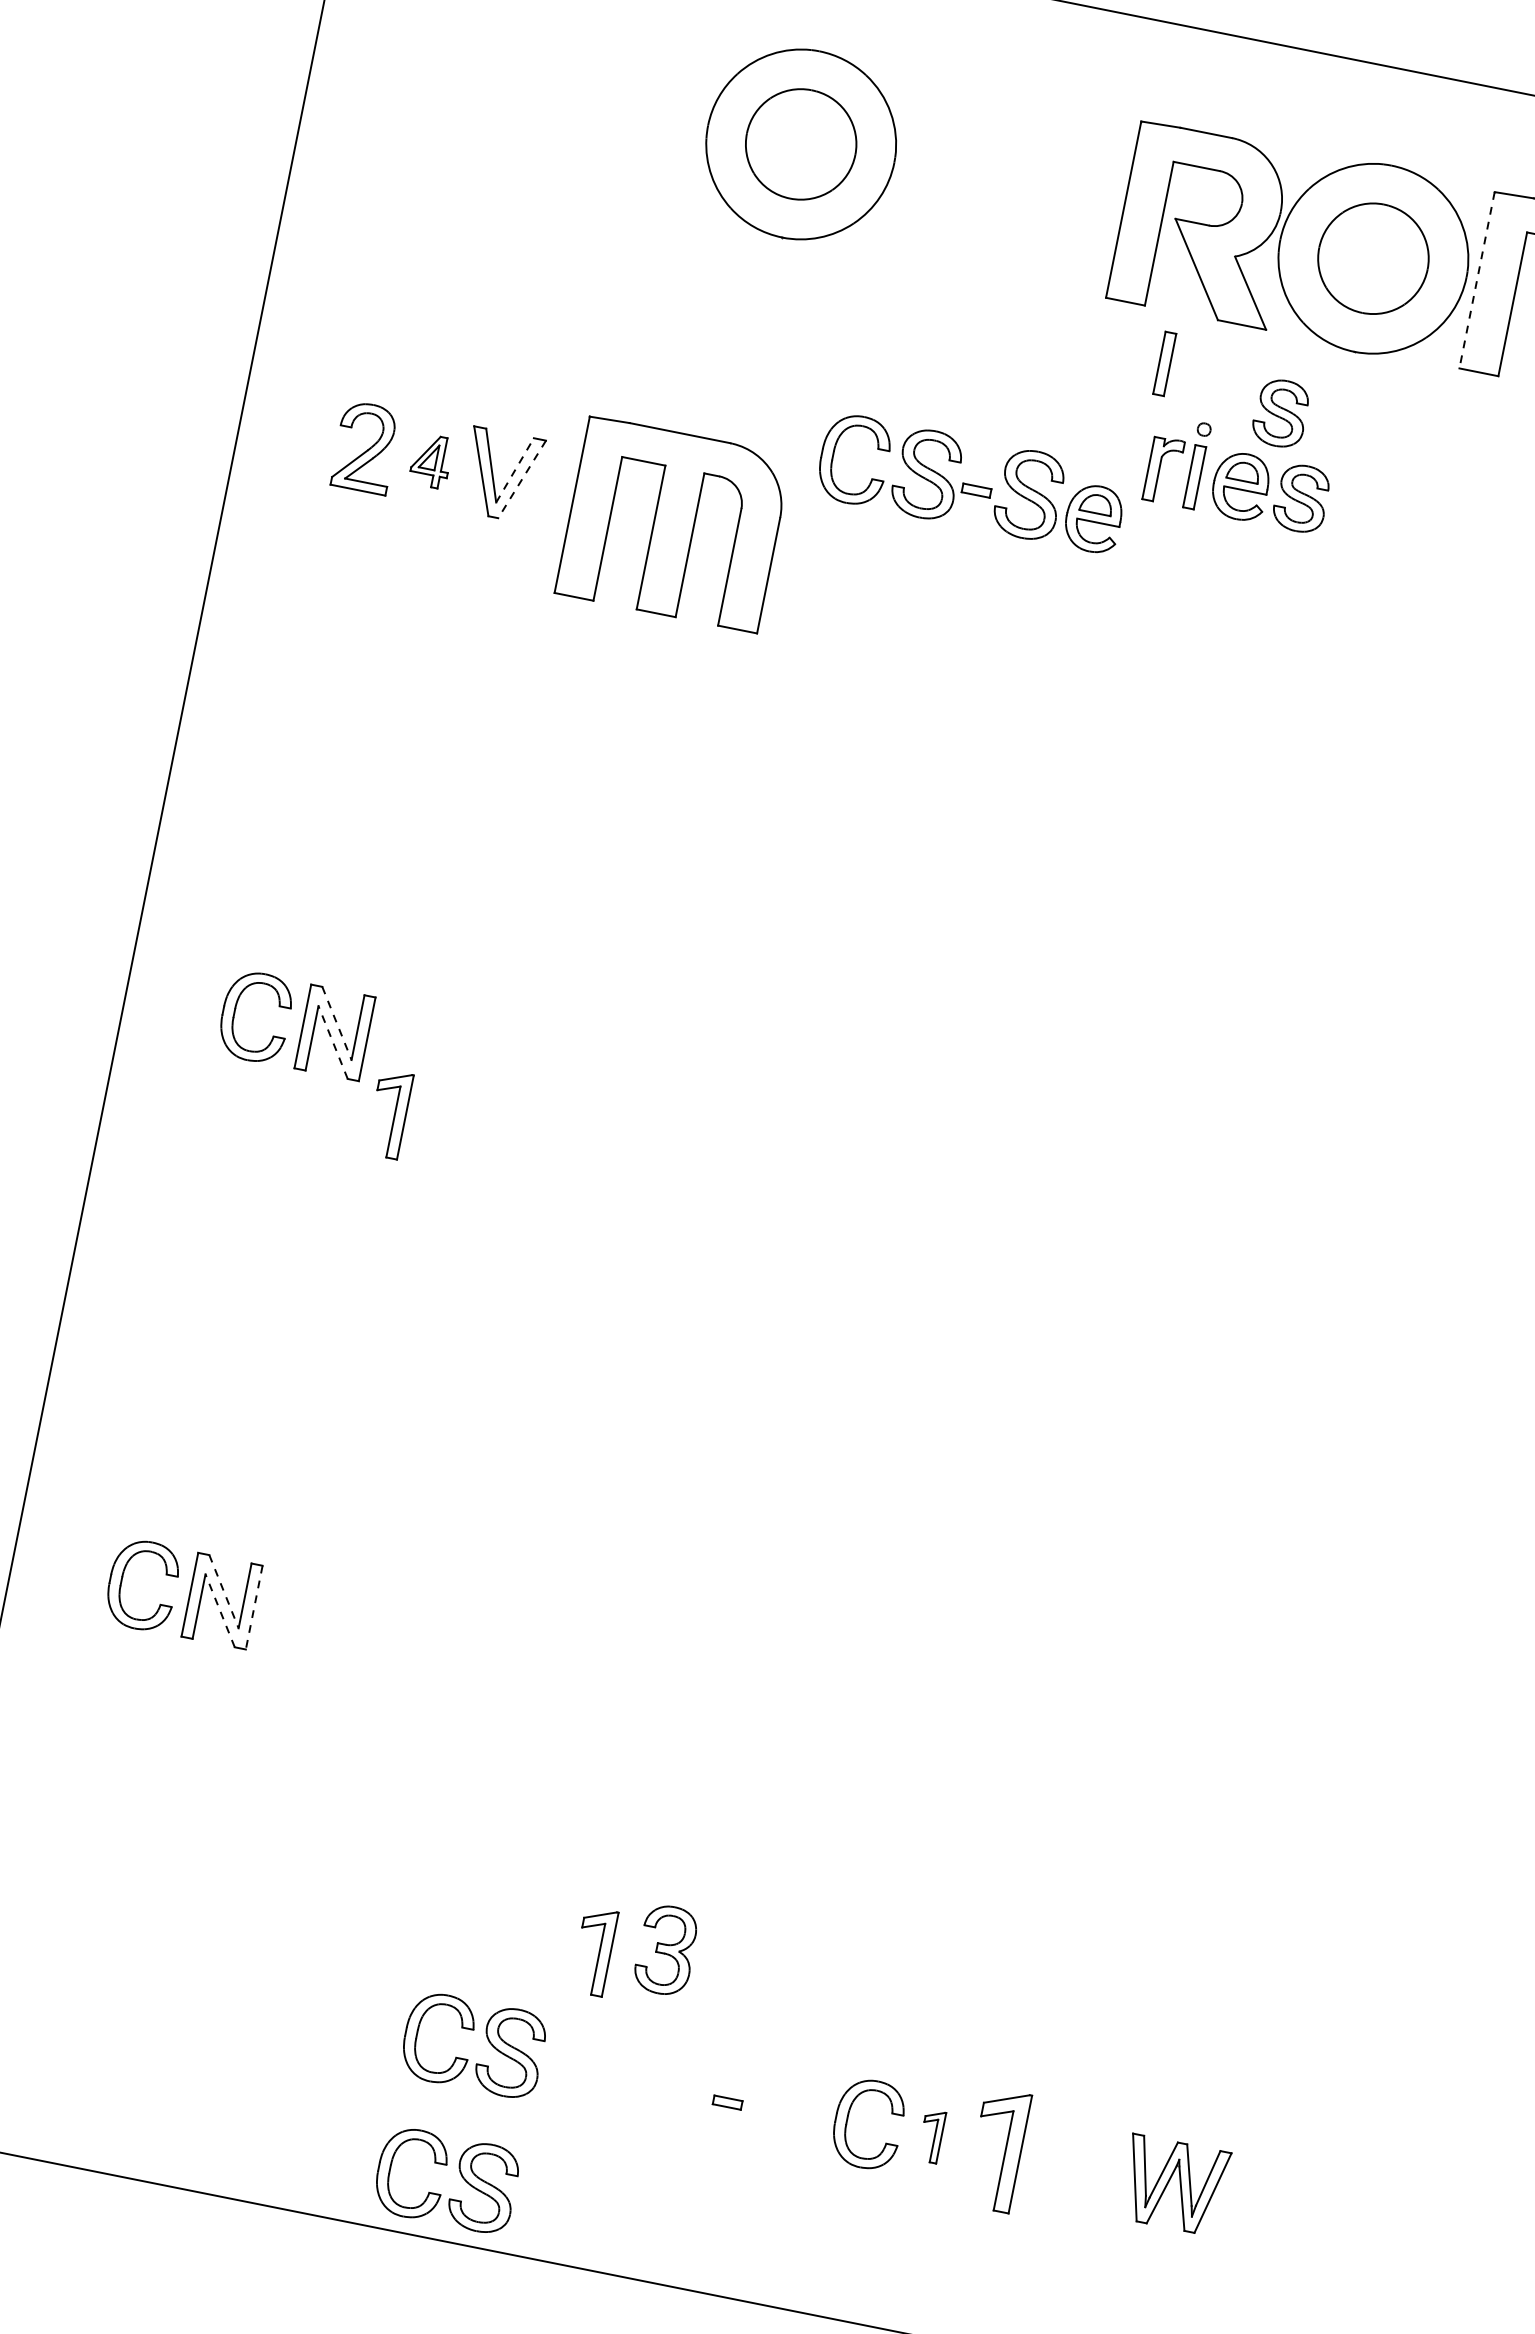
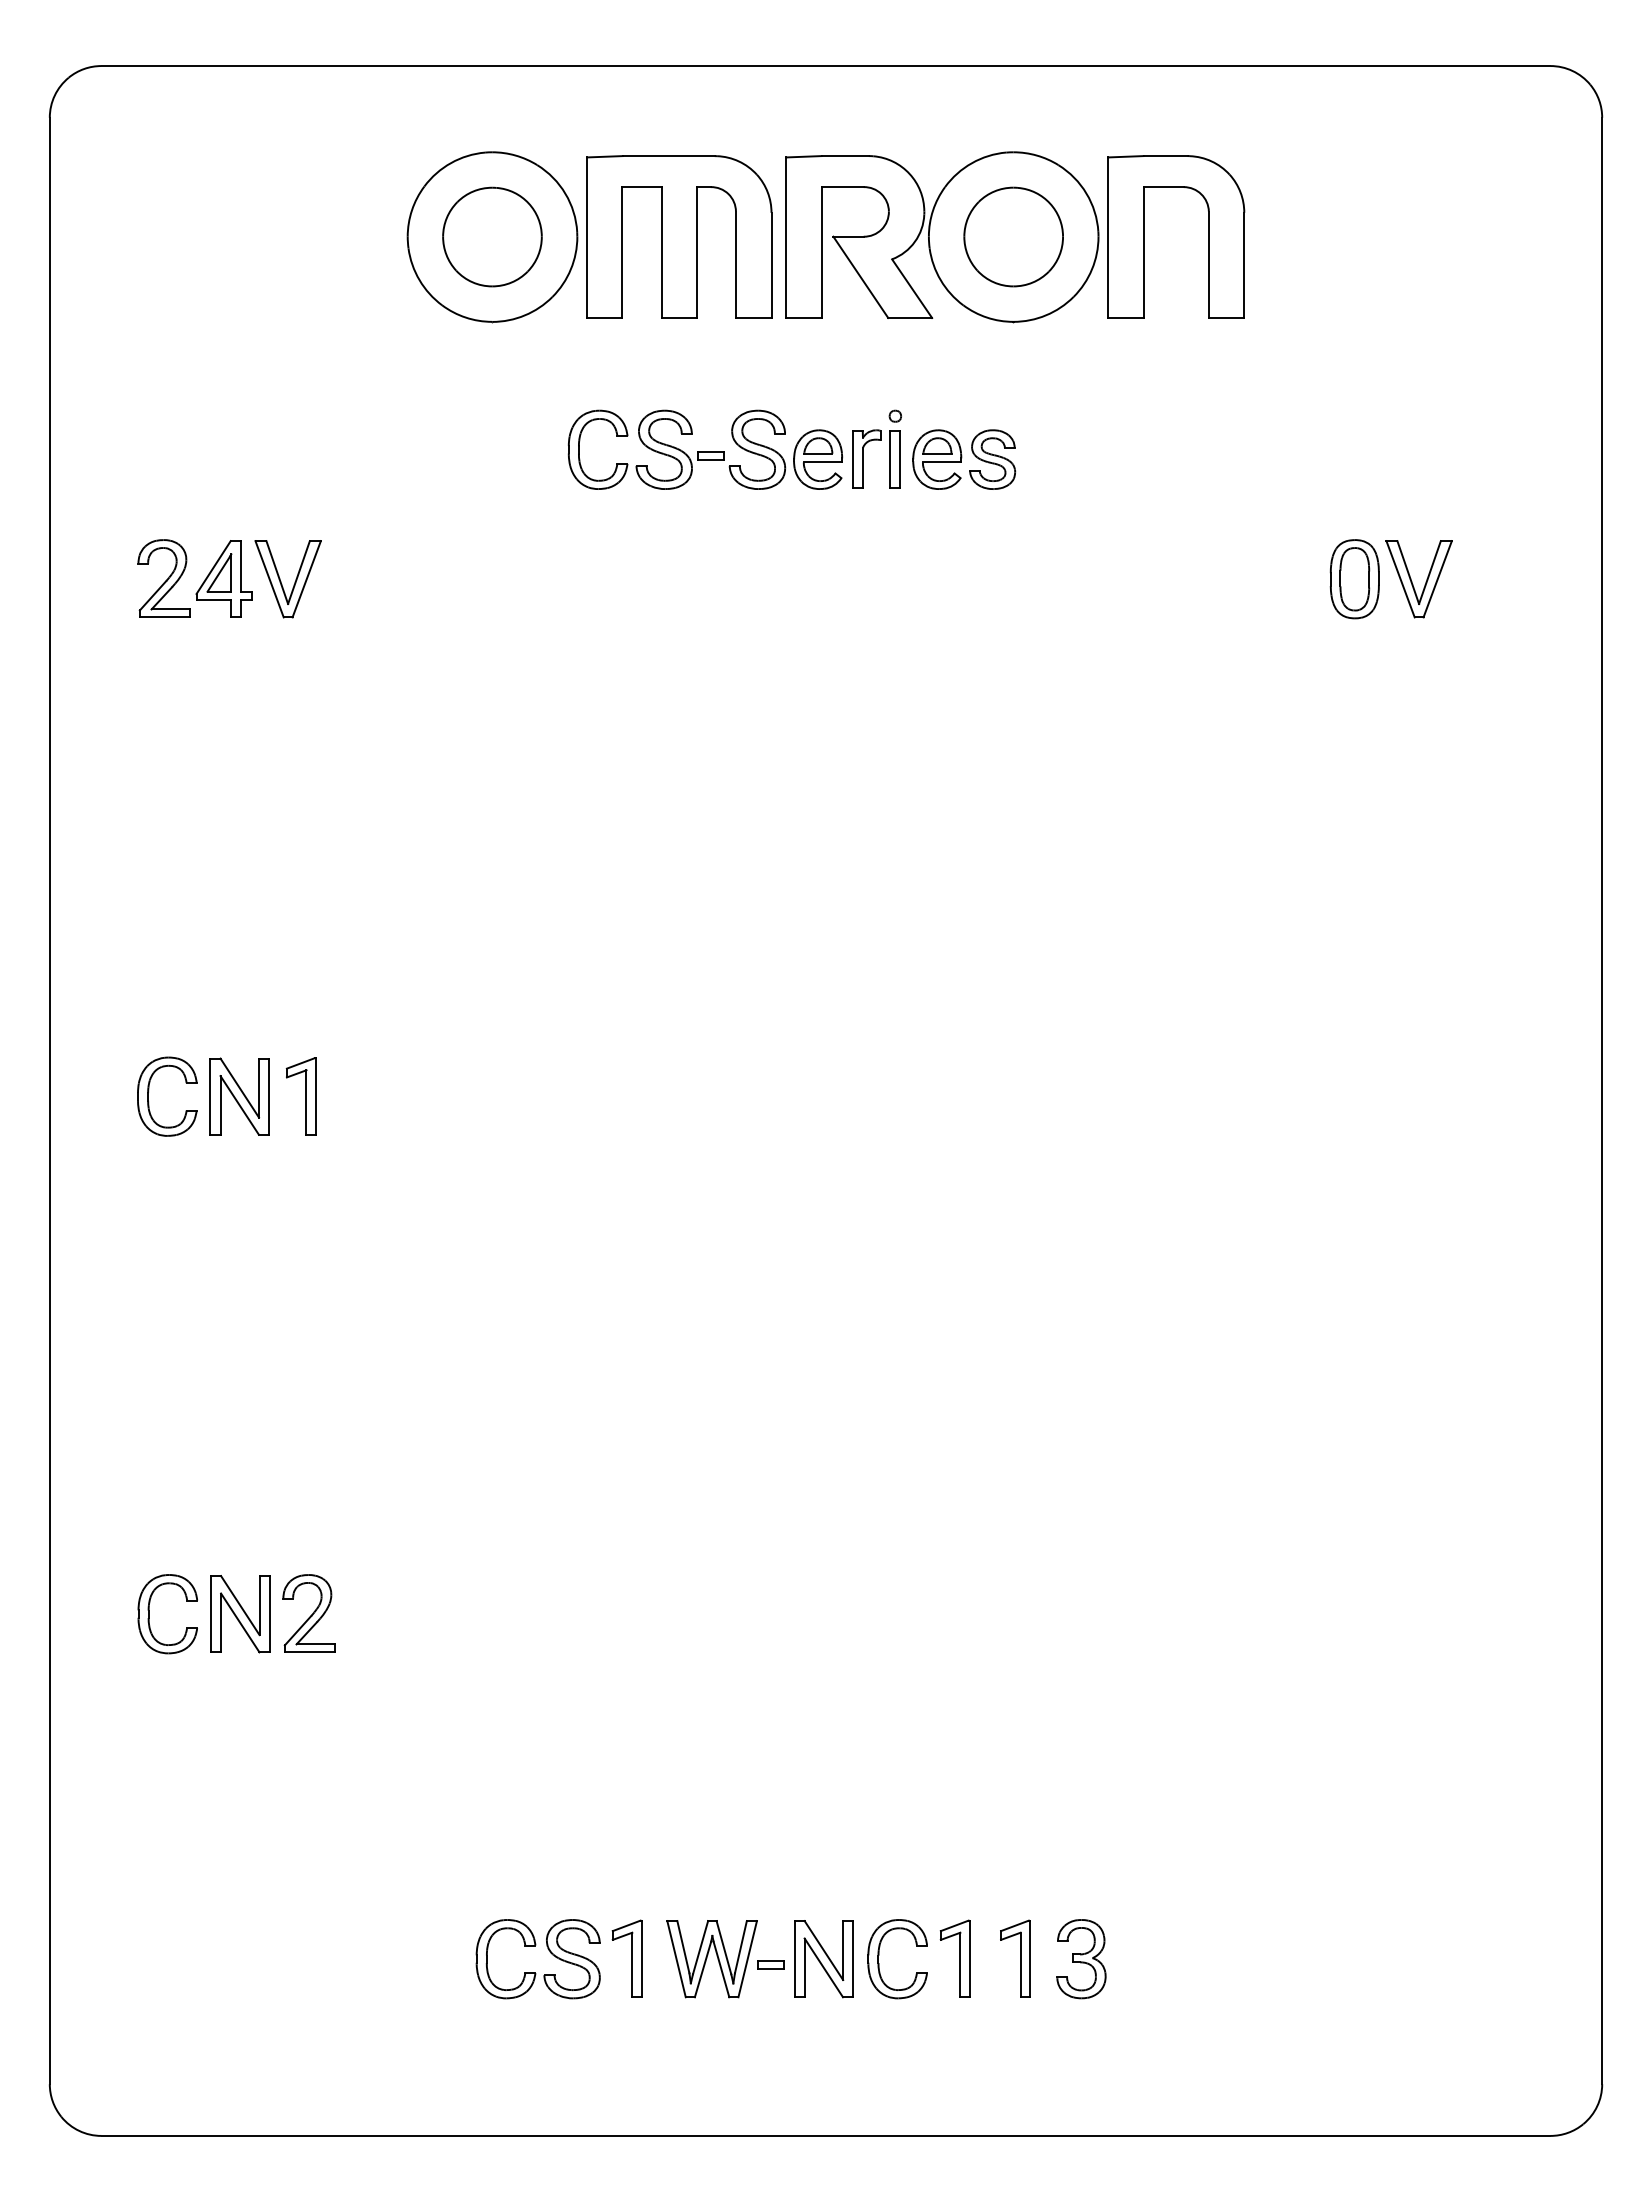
line: (1477, 281) -> (1108, 238), dashed -> solid
part: (1163, 363) -> (848, 365), removed
part: (1280, 413) -> (959, 388), removed
part: (430, 460) -> (223, 578), size x1.67
line: (515, 470) -> (299, 572), dashed -> solid
line: (521, 479) -> (306, 579), dashed -> solid
part: (972, 482) -> (705, 449), moved
part: (673, 523) -> (679, 236), moved
line: (337, 1024) -> (240, 1088), dashed -> solid
line: (332, 1042) -> (239, 1105), dashed -> solid
part: (388, 1114) -> (300, 1096), moved
line: (224, 1591) -> (240, 1605), dashed -> solid
line: (254, 1607) -> (269, 1614), dashed -> solid
line: (220, 1610) -> (240, 1622), dashed -> solid
part: (297, 1615) -> (308, 1613), added
part: (593, 1950) -> (626, 1958), moved
part: (666, 1950) -> (1081, 1959), moved
part: (786, 2108) -> (823, 1959), added
part: (930, 2135) -> (954, 1958), size x1.67
part: (997, 2149) -> (1015, 1958), size x0.71
part: (446, 2165) -> (535, 2069), removed
part: (1173, 2185) -> (711, 1959), moved

